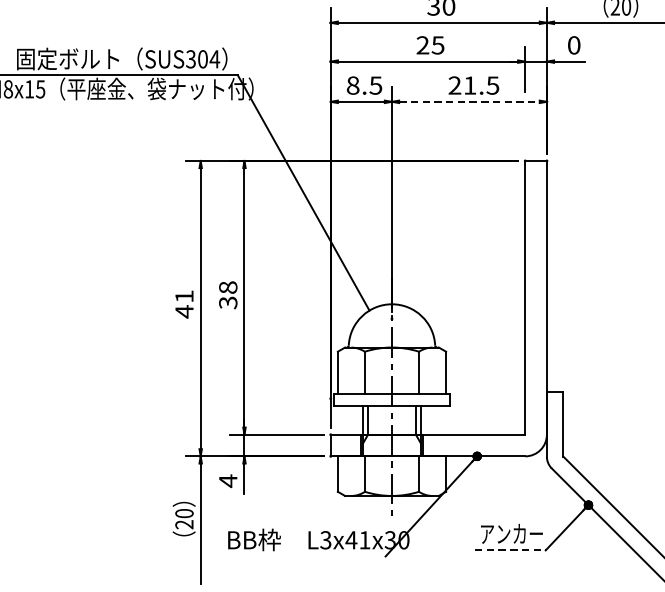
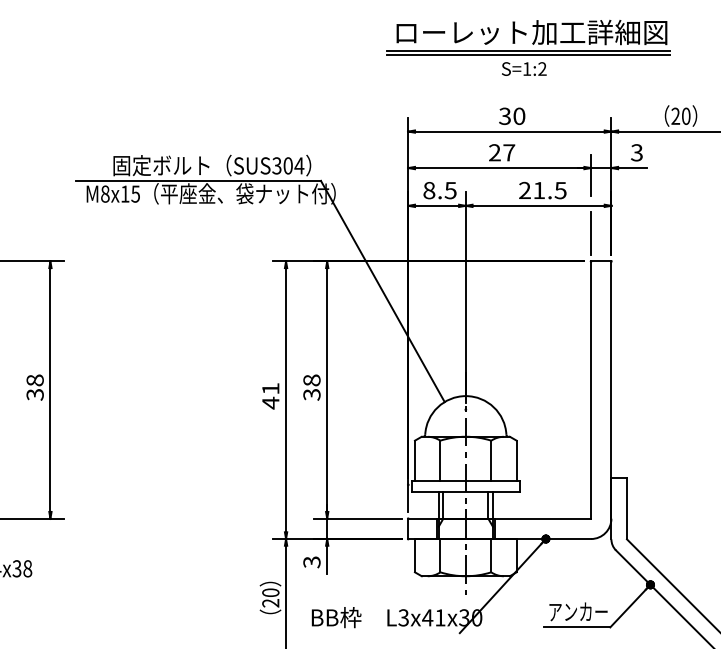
text: (438, 45) -> (509, 152), 25 -> 27
text: (573, 45) -> (636, 152), 0 -> 3
line: (470, 101) -> (539, 205), dashed -> solid
line: (525, 131) -> (591, 233), added
text: (227, 481) -> (311, 562), 4 -> 3
line: (510, 550) -> (577, 627), dashed -> solid

